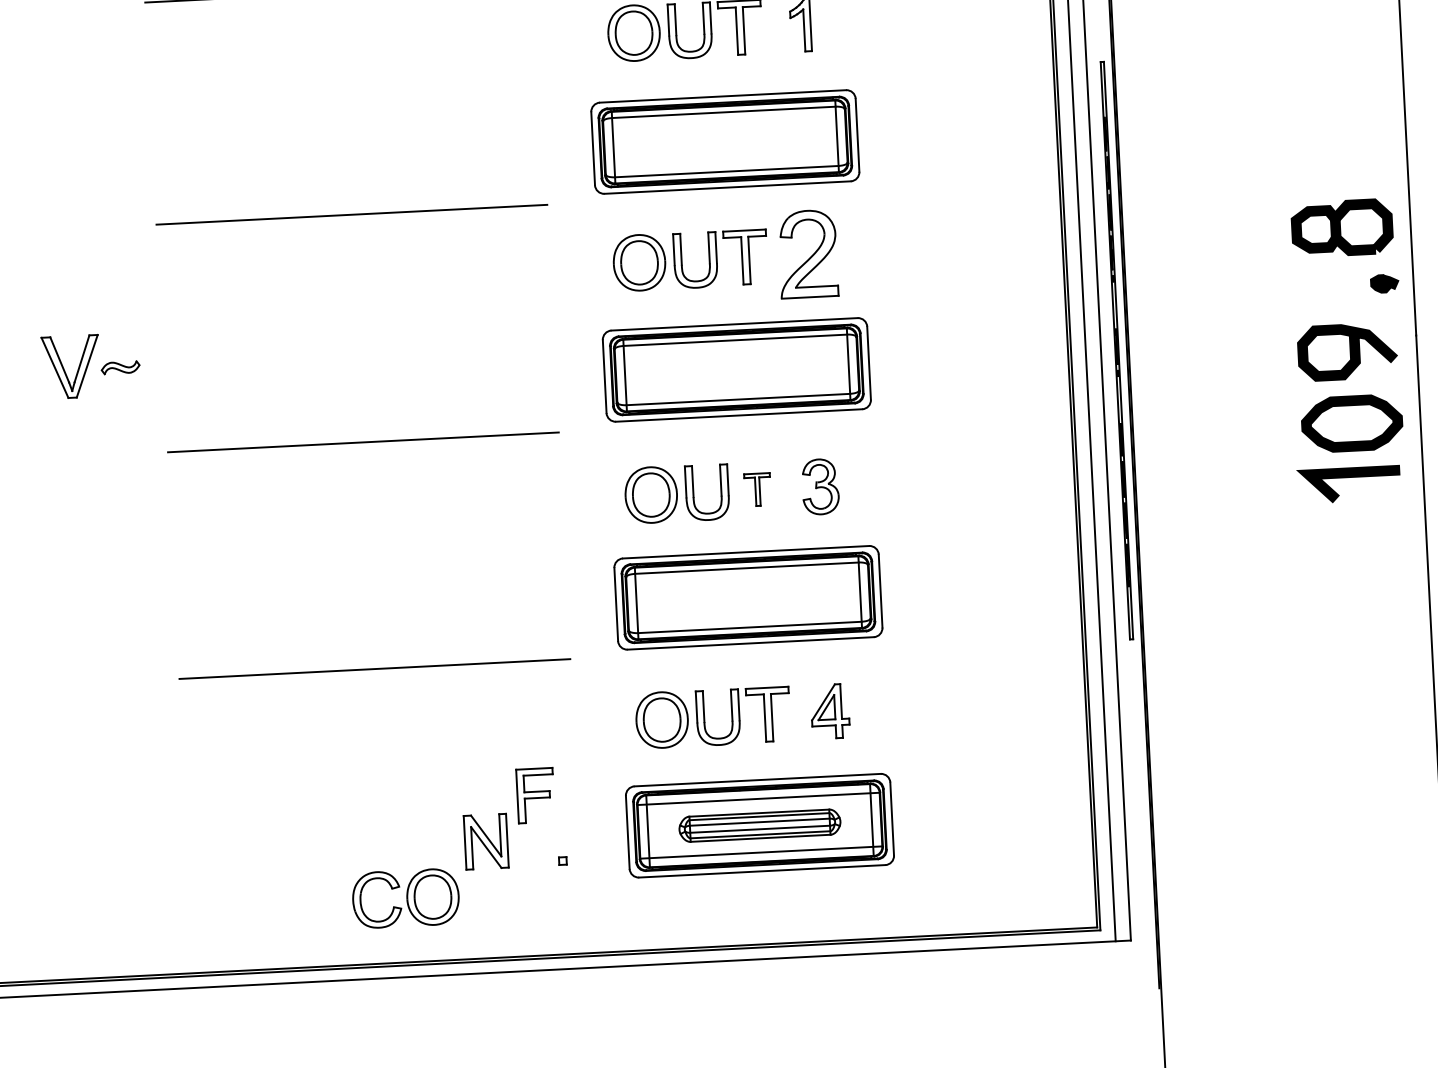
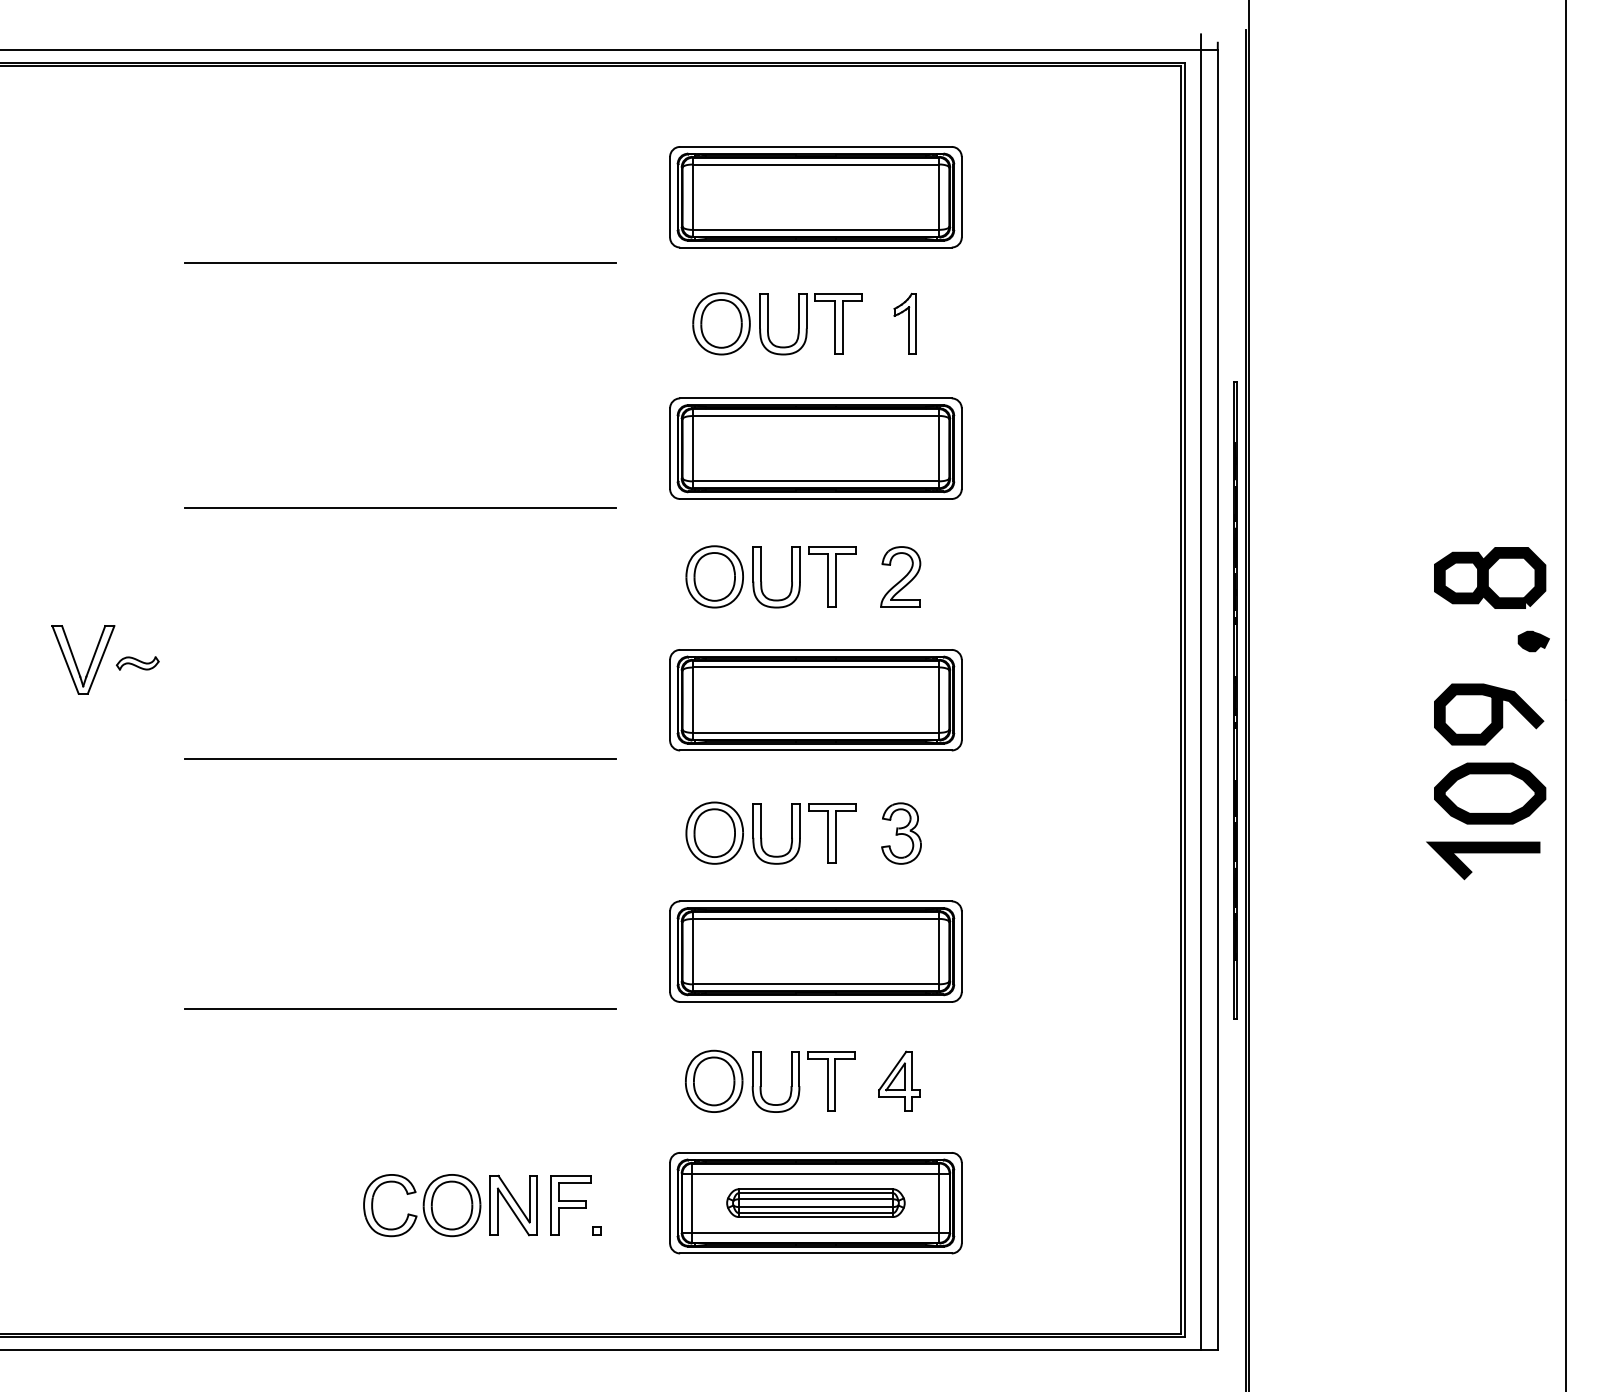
part: (807, 253) -> (900, 576), size x0.62
part: (758, 489) -> (832, 833), size x1.67
part: (535, 795) -> (570, 1205), moved
part: (406, 898) -> (422, 1205), moved

